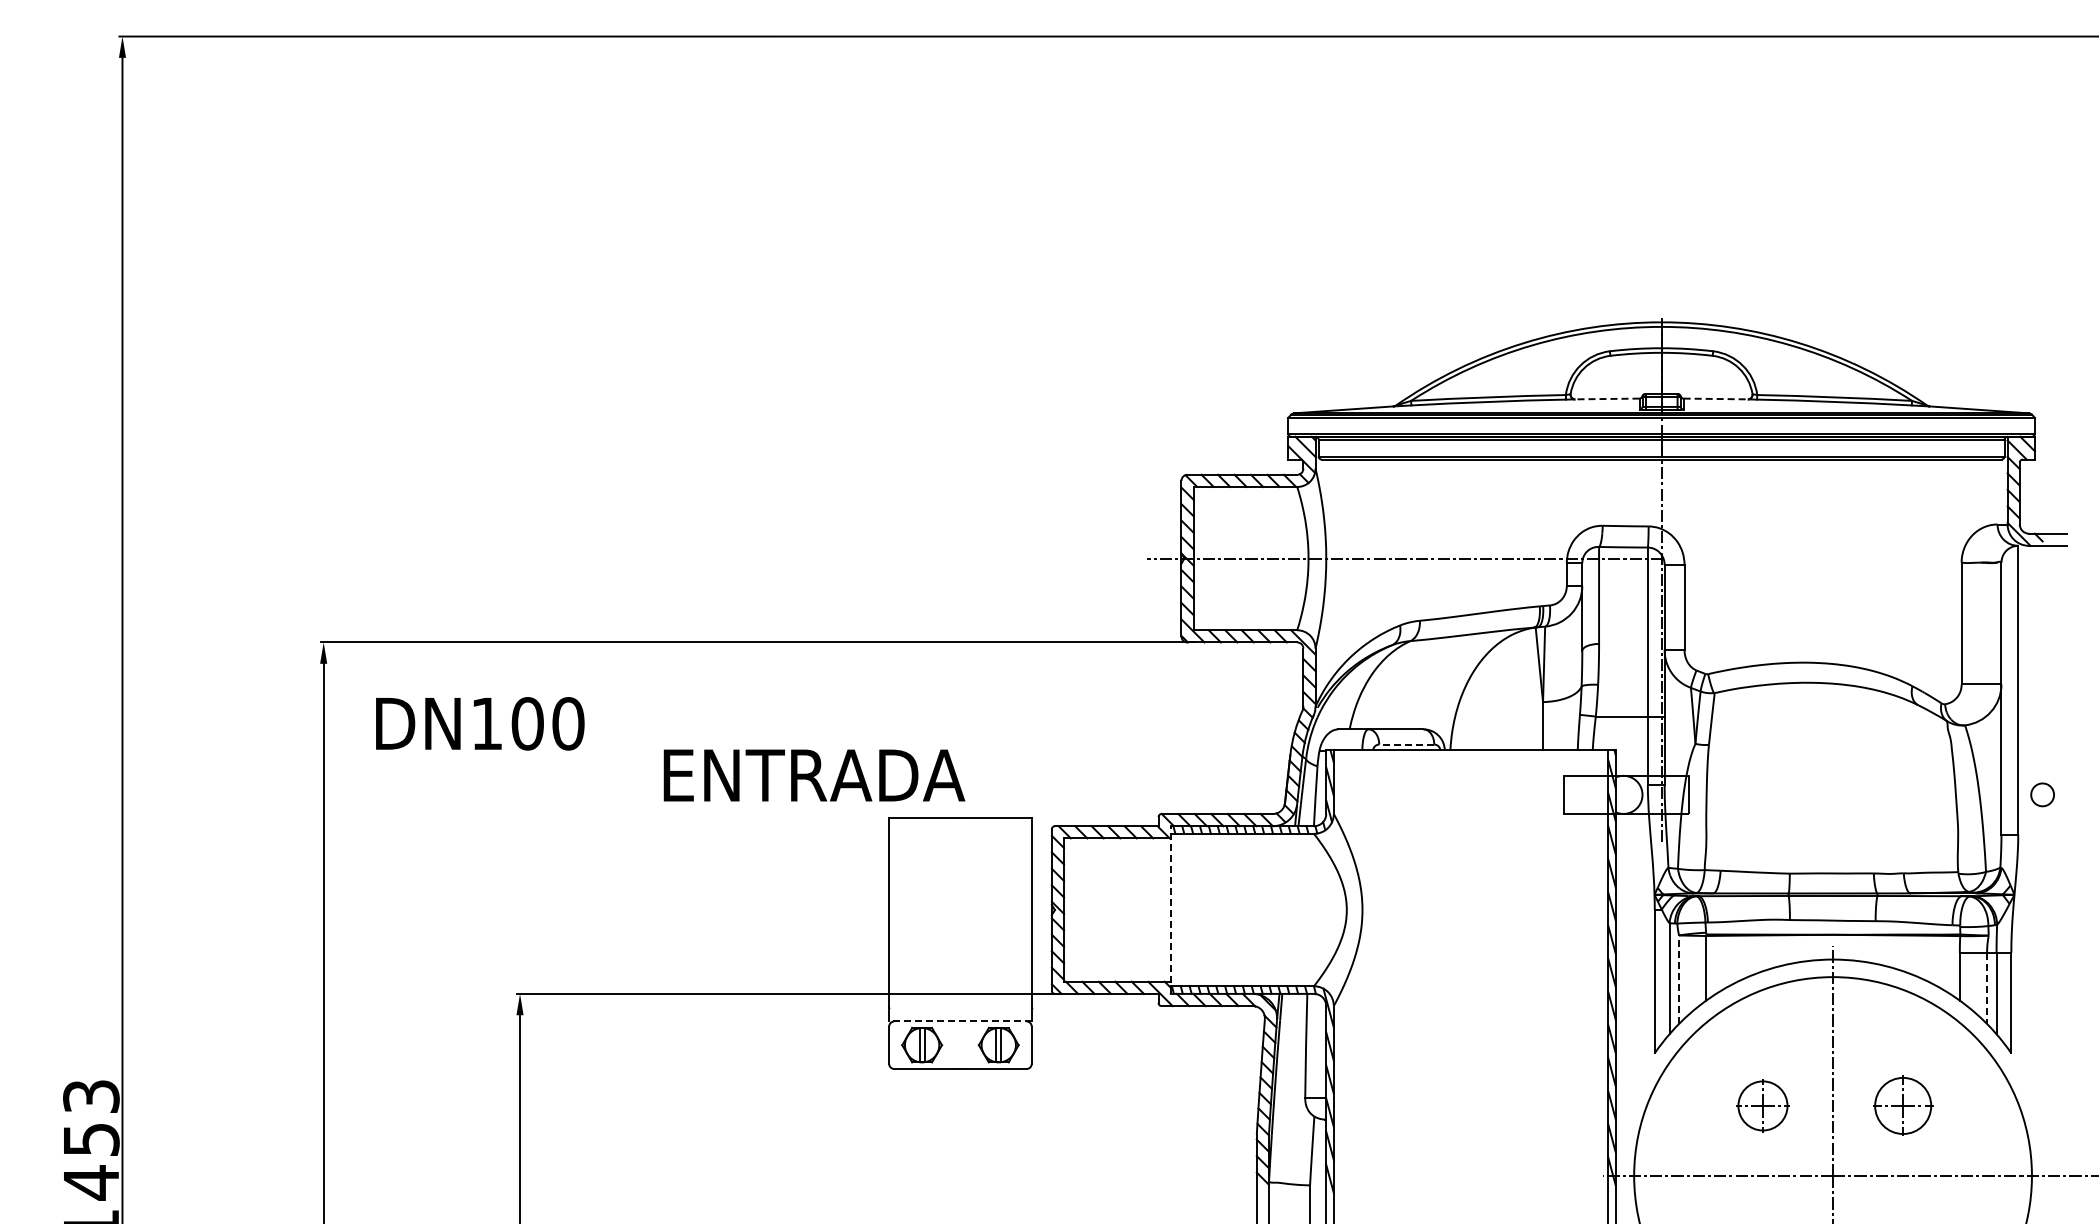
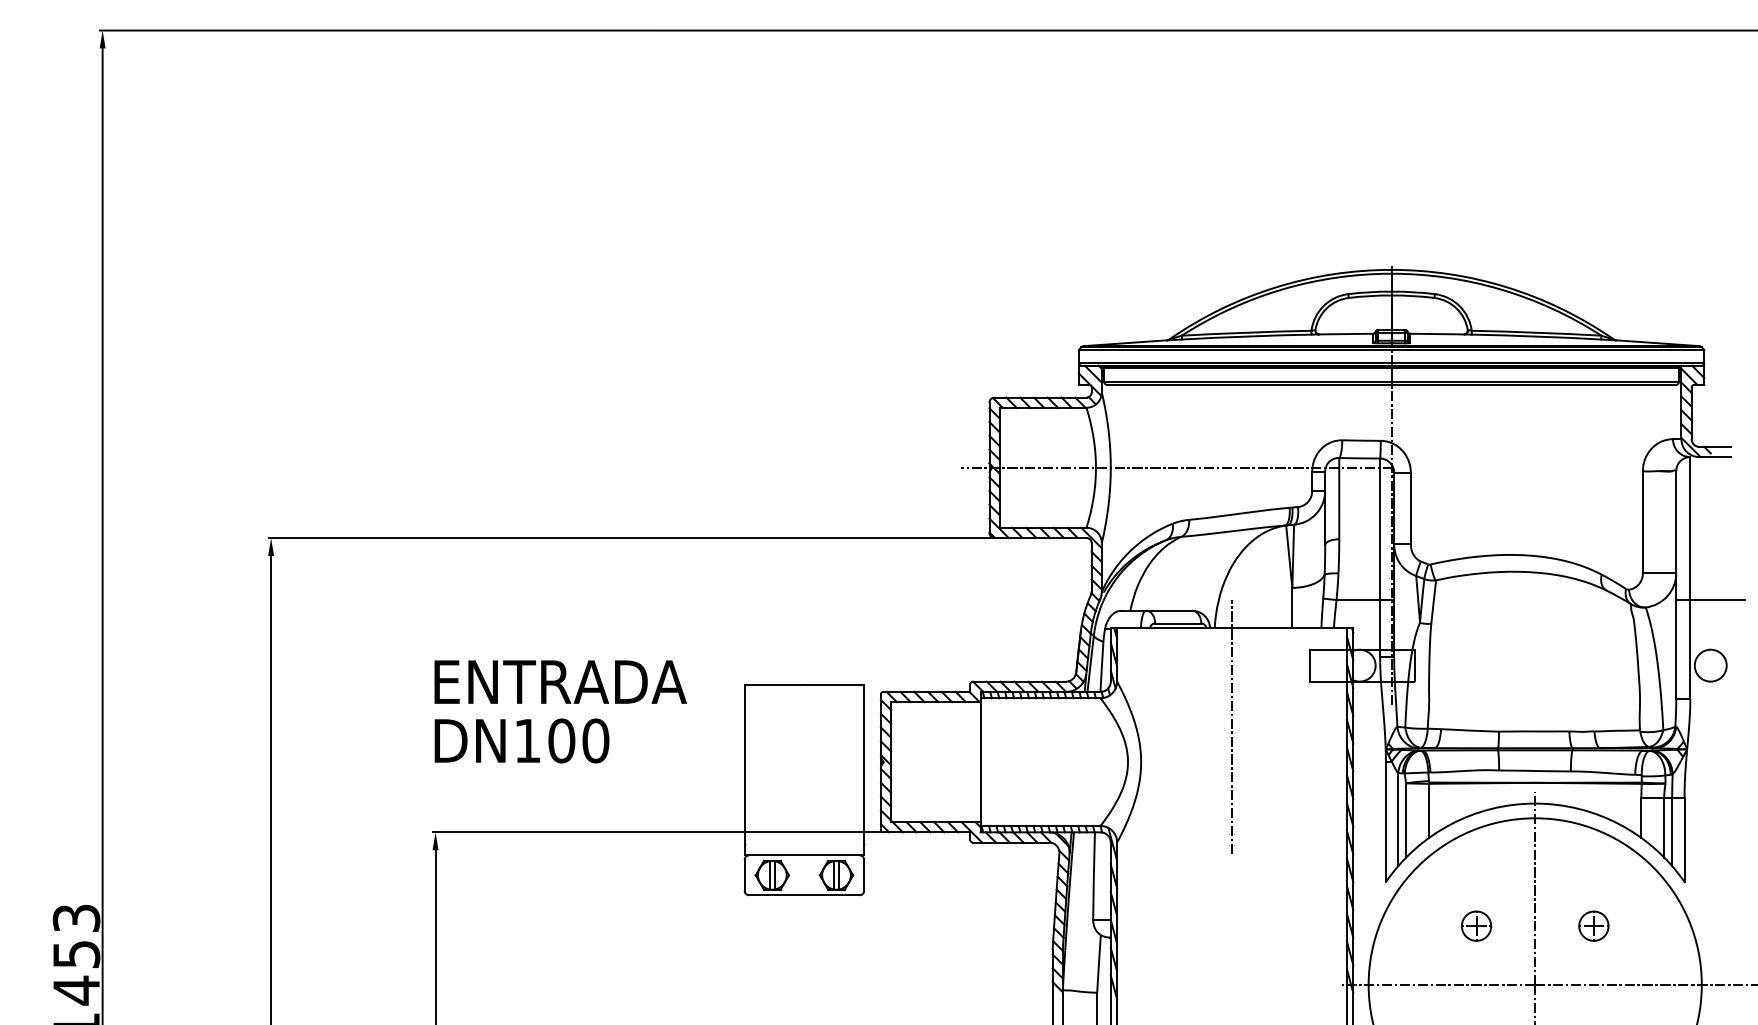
line: (1606, 398) -> (1345, 333), dashed -> solid
line: (1716, 398) -> (1437, 333), dashed -> solid
line: (2042, 716) -> (1710, 600), added
text: (480, 723) -> (522, 740), moved
line: (1406, 744) -> (1177, 623), dashed -> solid
text: (814, 775) -> (560, 682), moved
circle: (2042, 794) -> (1710, 665), size x1.67
line: (1471, 867) -> (1232, 726), added
line: (1170, 910) -> (980, 762), dashed -> solid
line: (1679, 979) -> (1406, 820), dashed -> solid
line: (1987, 988) -> (1664, 827), dashed -> solid
line: (959, 1021) -> (803, 855), dashed -> solid
part: (1762, 1105) -> (1476, 925), size x0.71
part: (1902, 1105) -> (1593, 925), size x0.62

